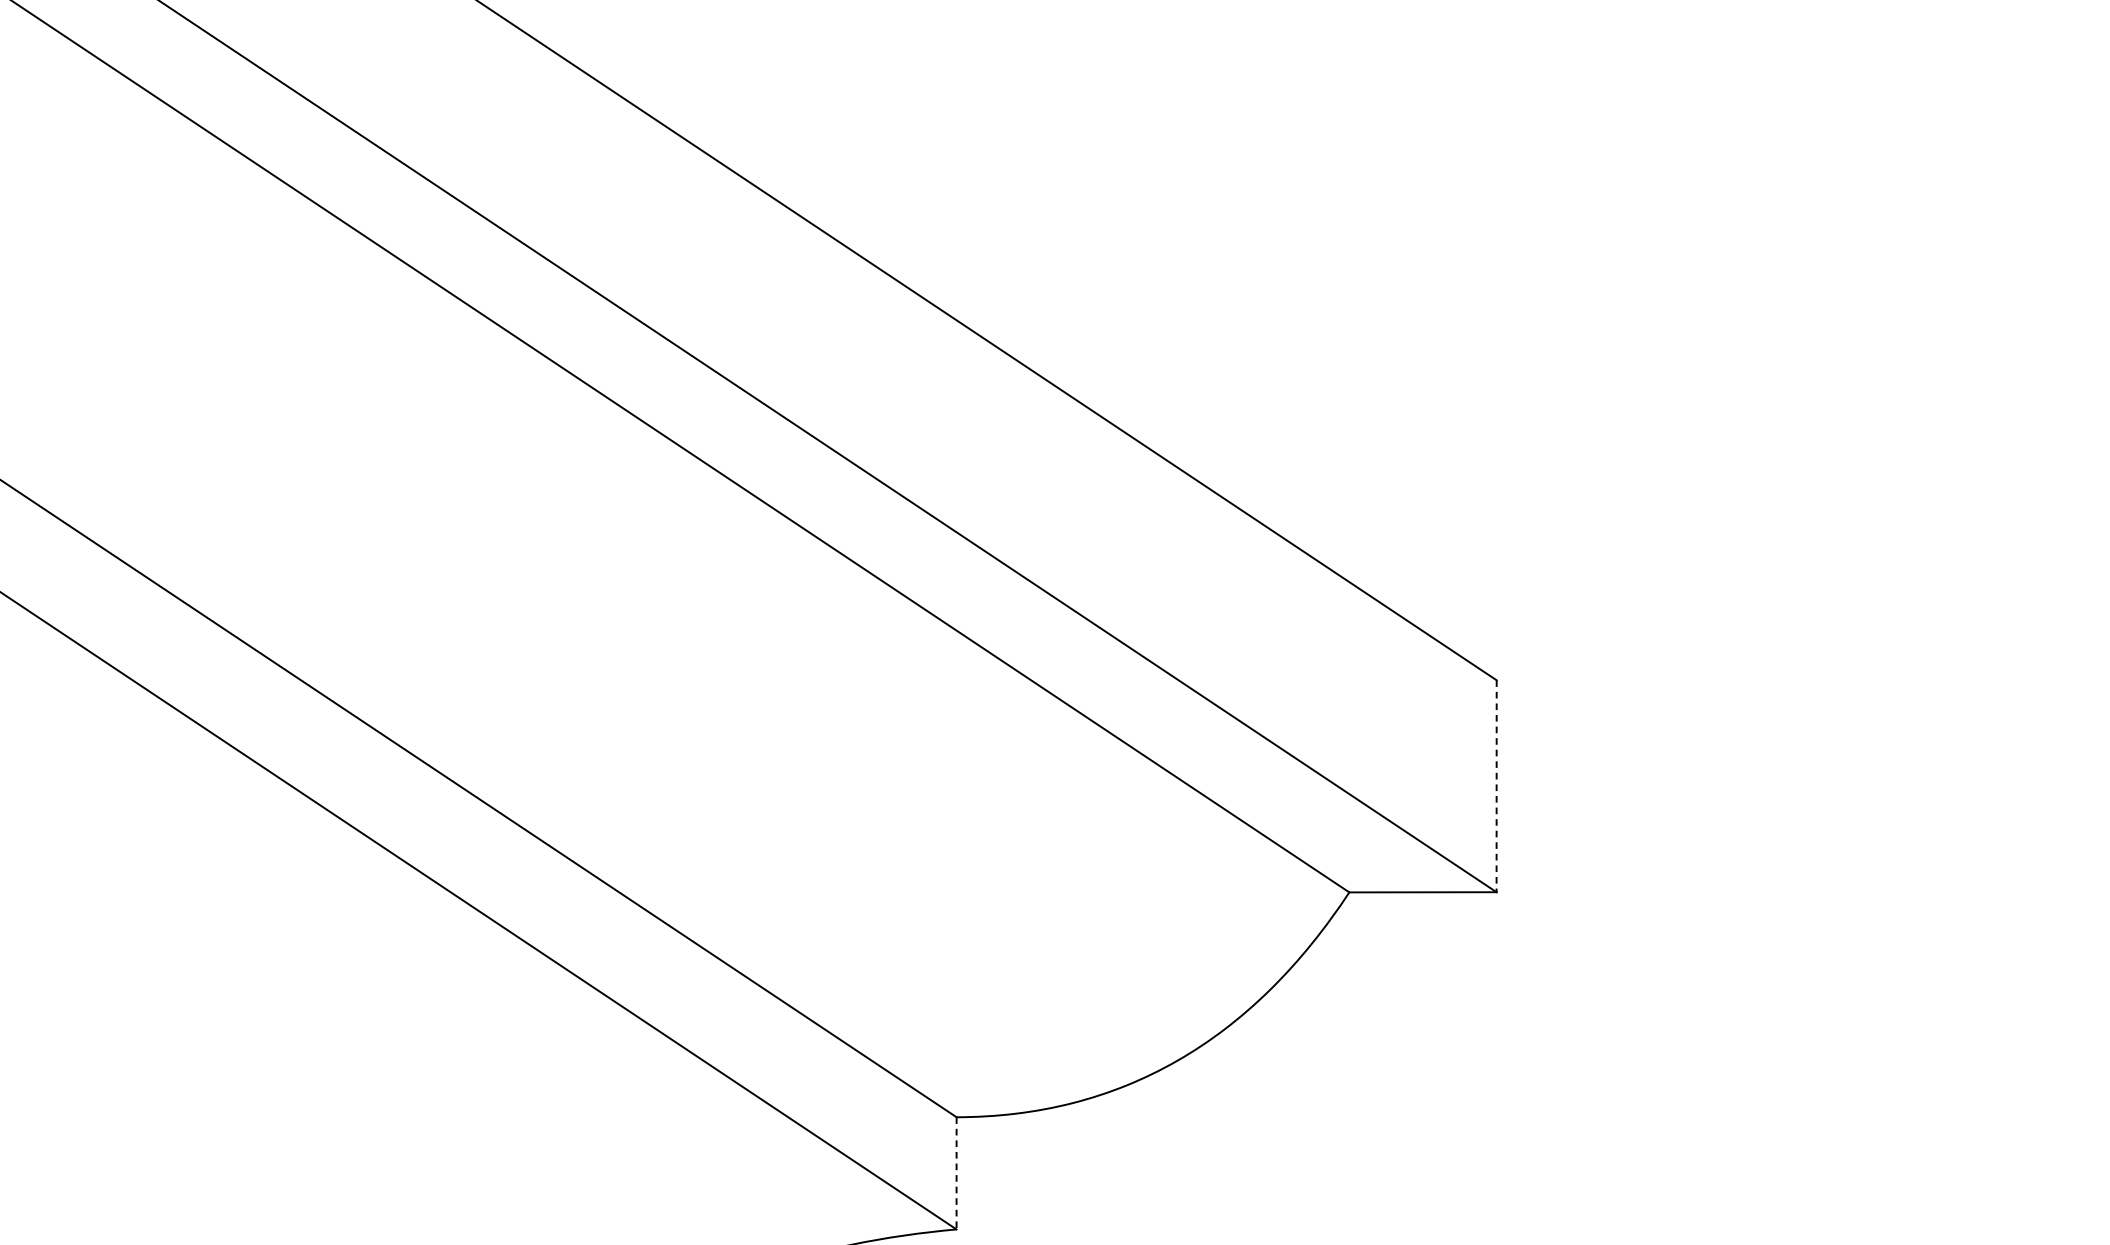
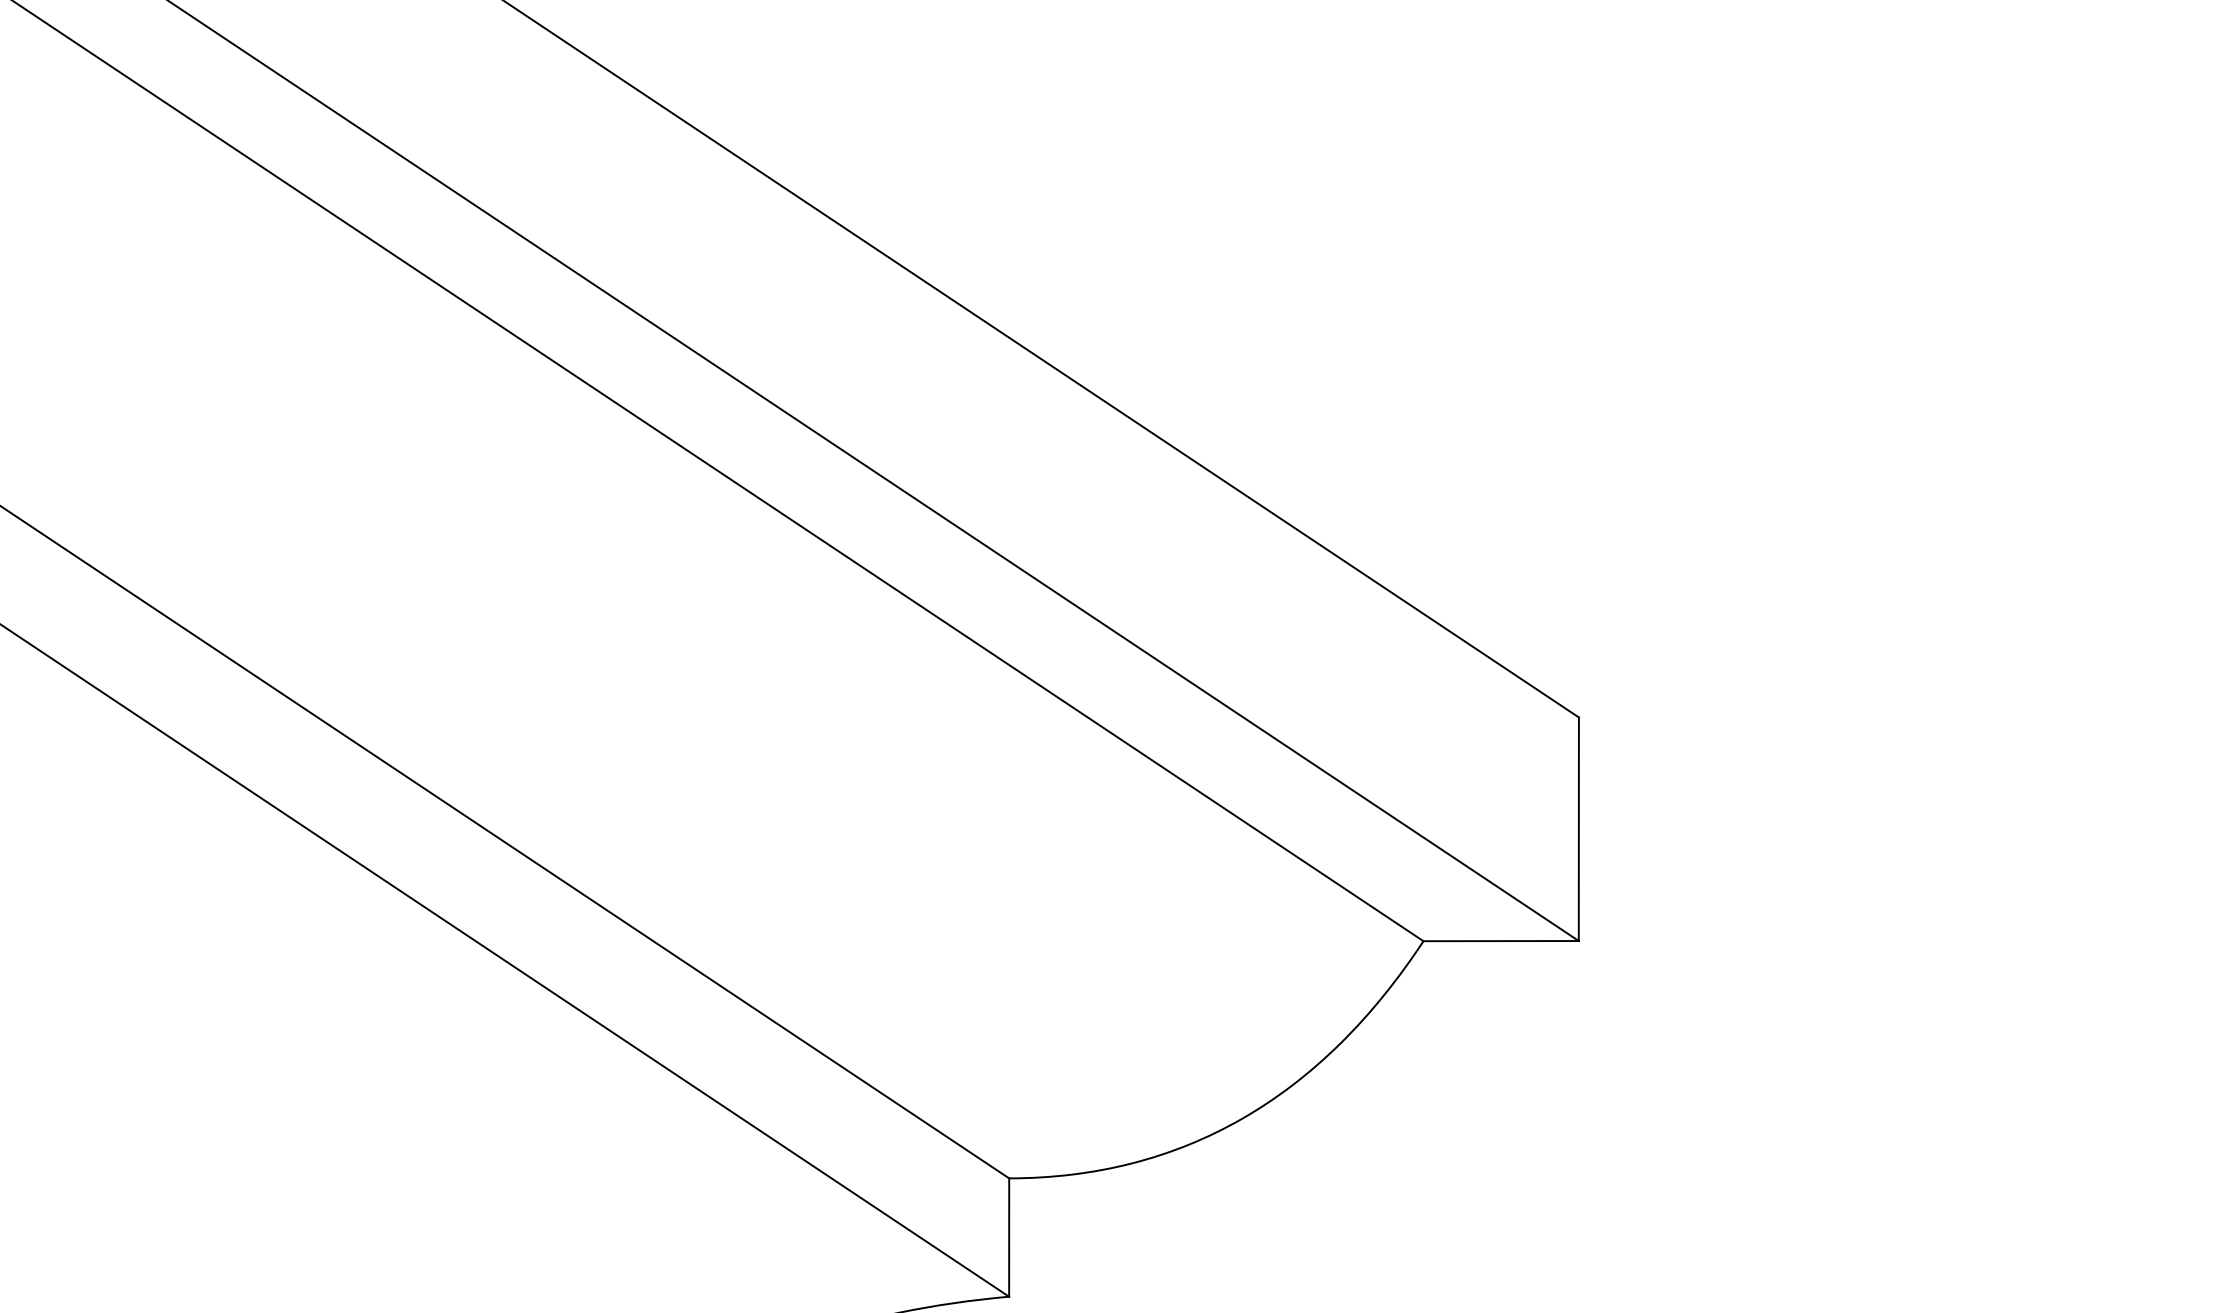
line: (1496, 786) -> (1578, 829), dashed -> solid
line: (956, 1174) -> (1009, 1238), dashed -> solid

